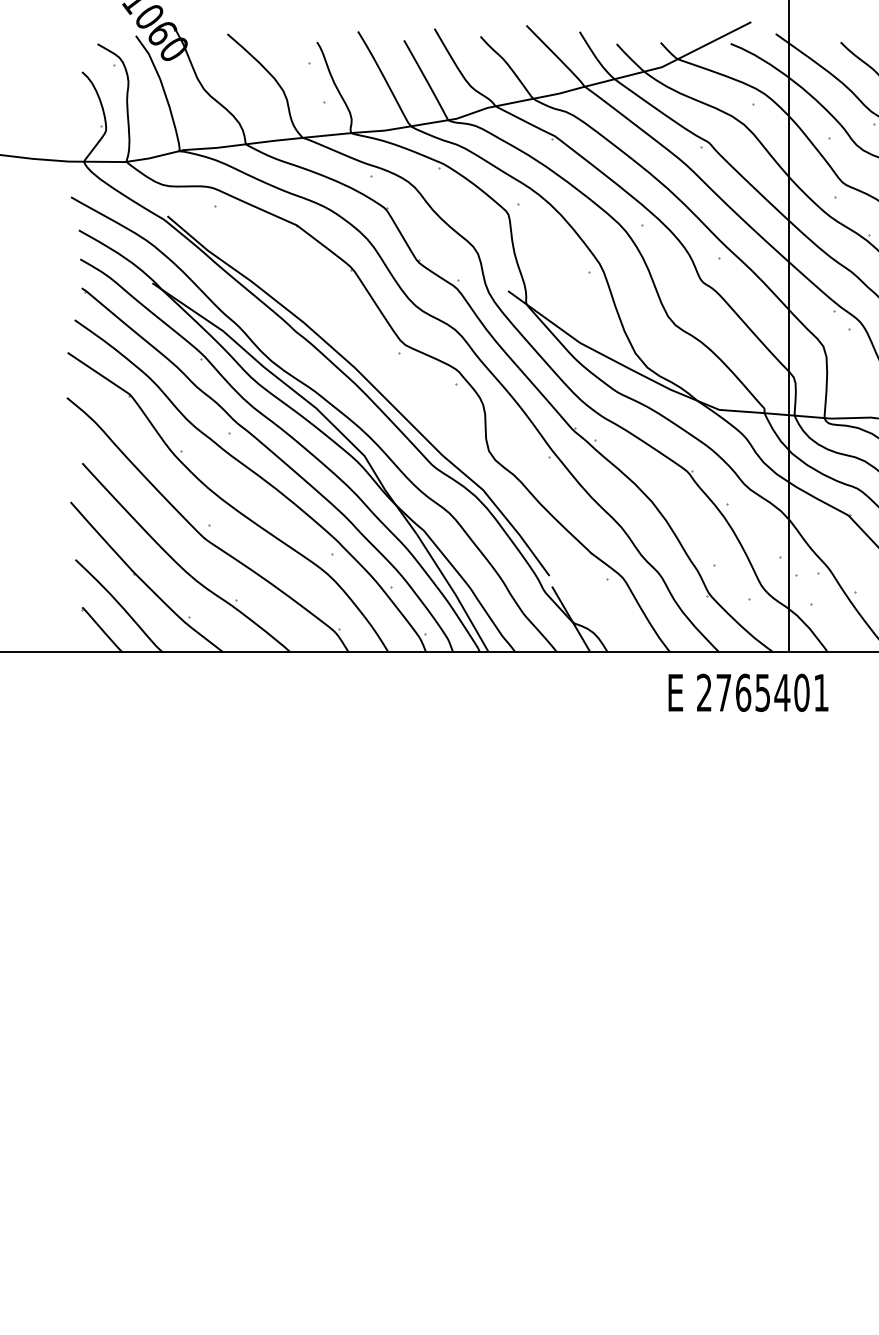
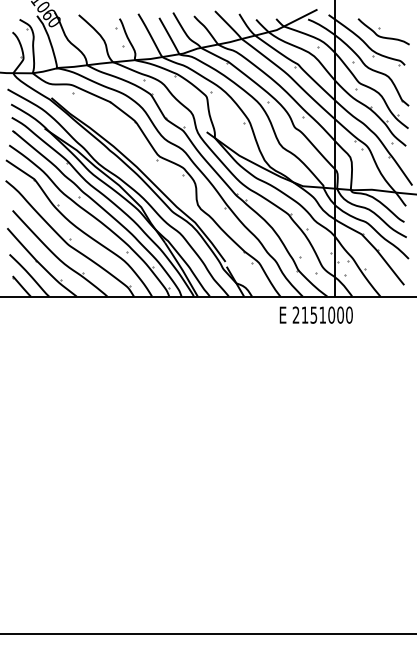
text: (771, 691) -> (326, 314), 2765401 -> 2151000

